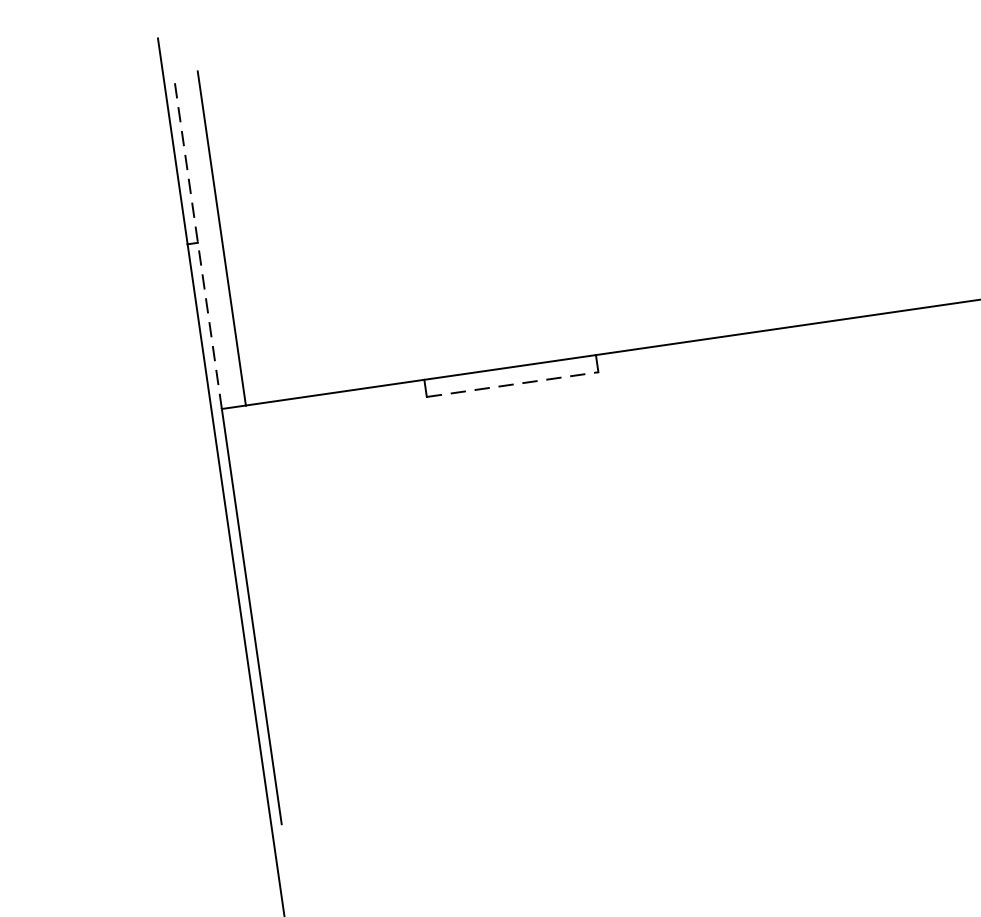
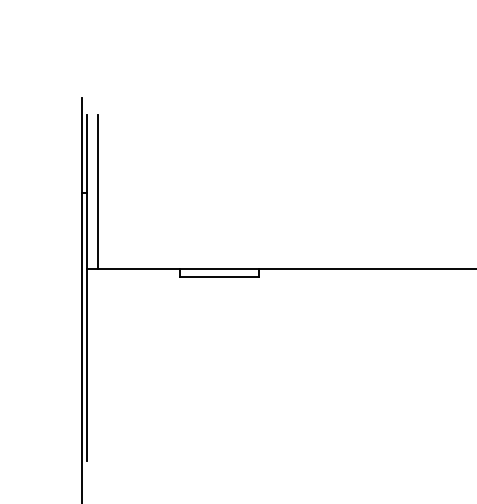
line: (198, 242) -> (87, 192), dashed -> solid
line: (511, 385) -> (219, 277), dashed -> solid

